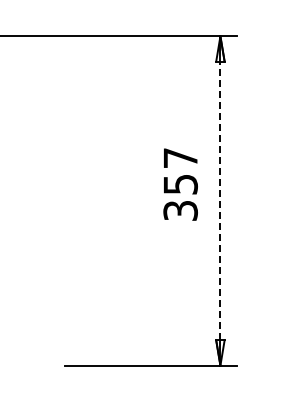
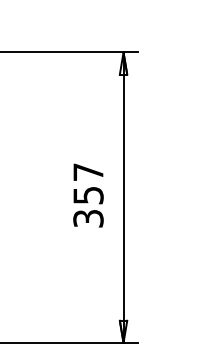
text: (180, 184) -> (88, 195), moved
line: (220, 200) -> (123, 197), dashed -> solid

